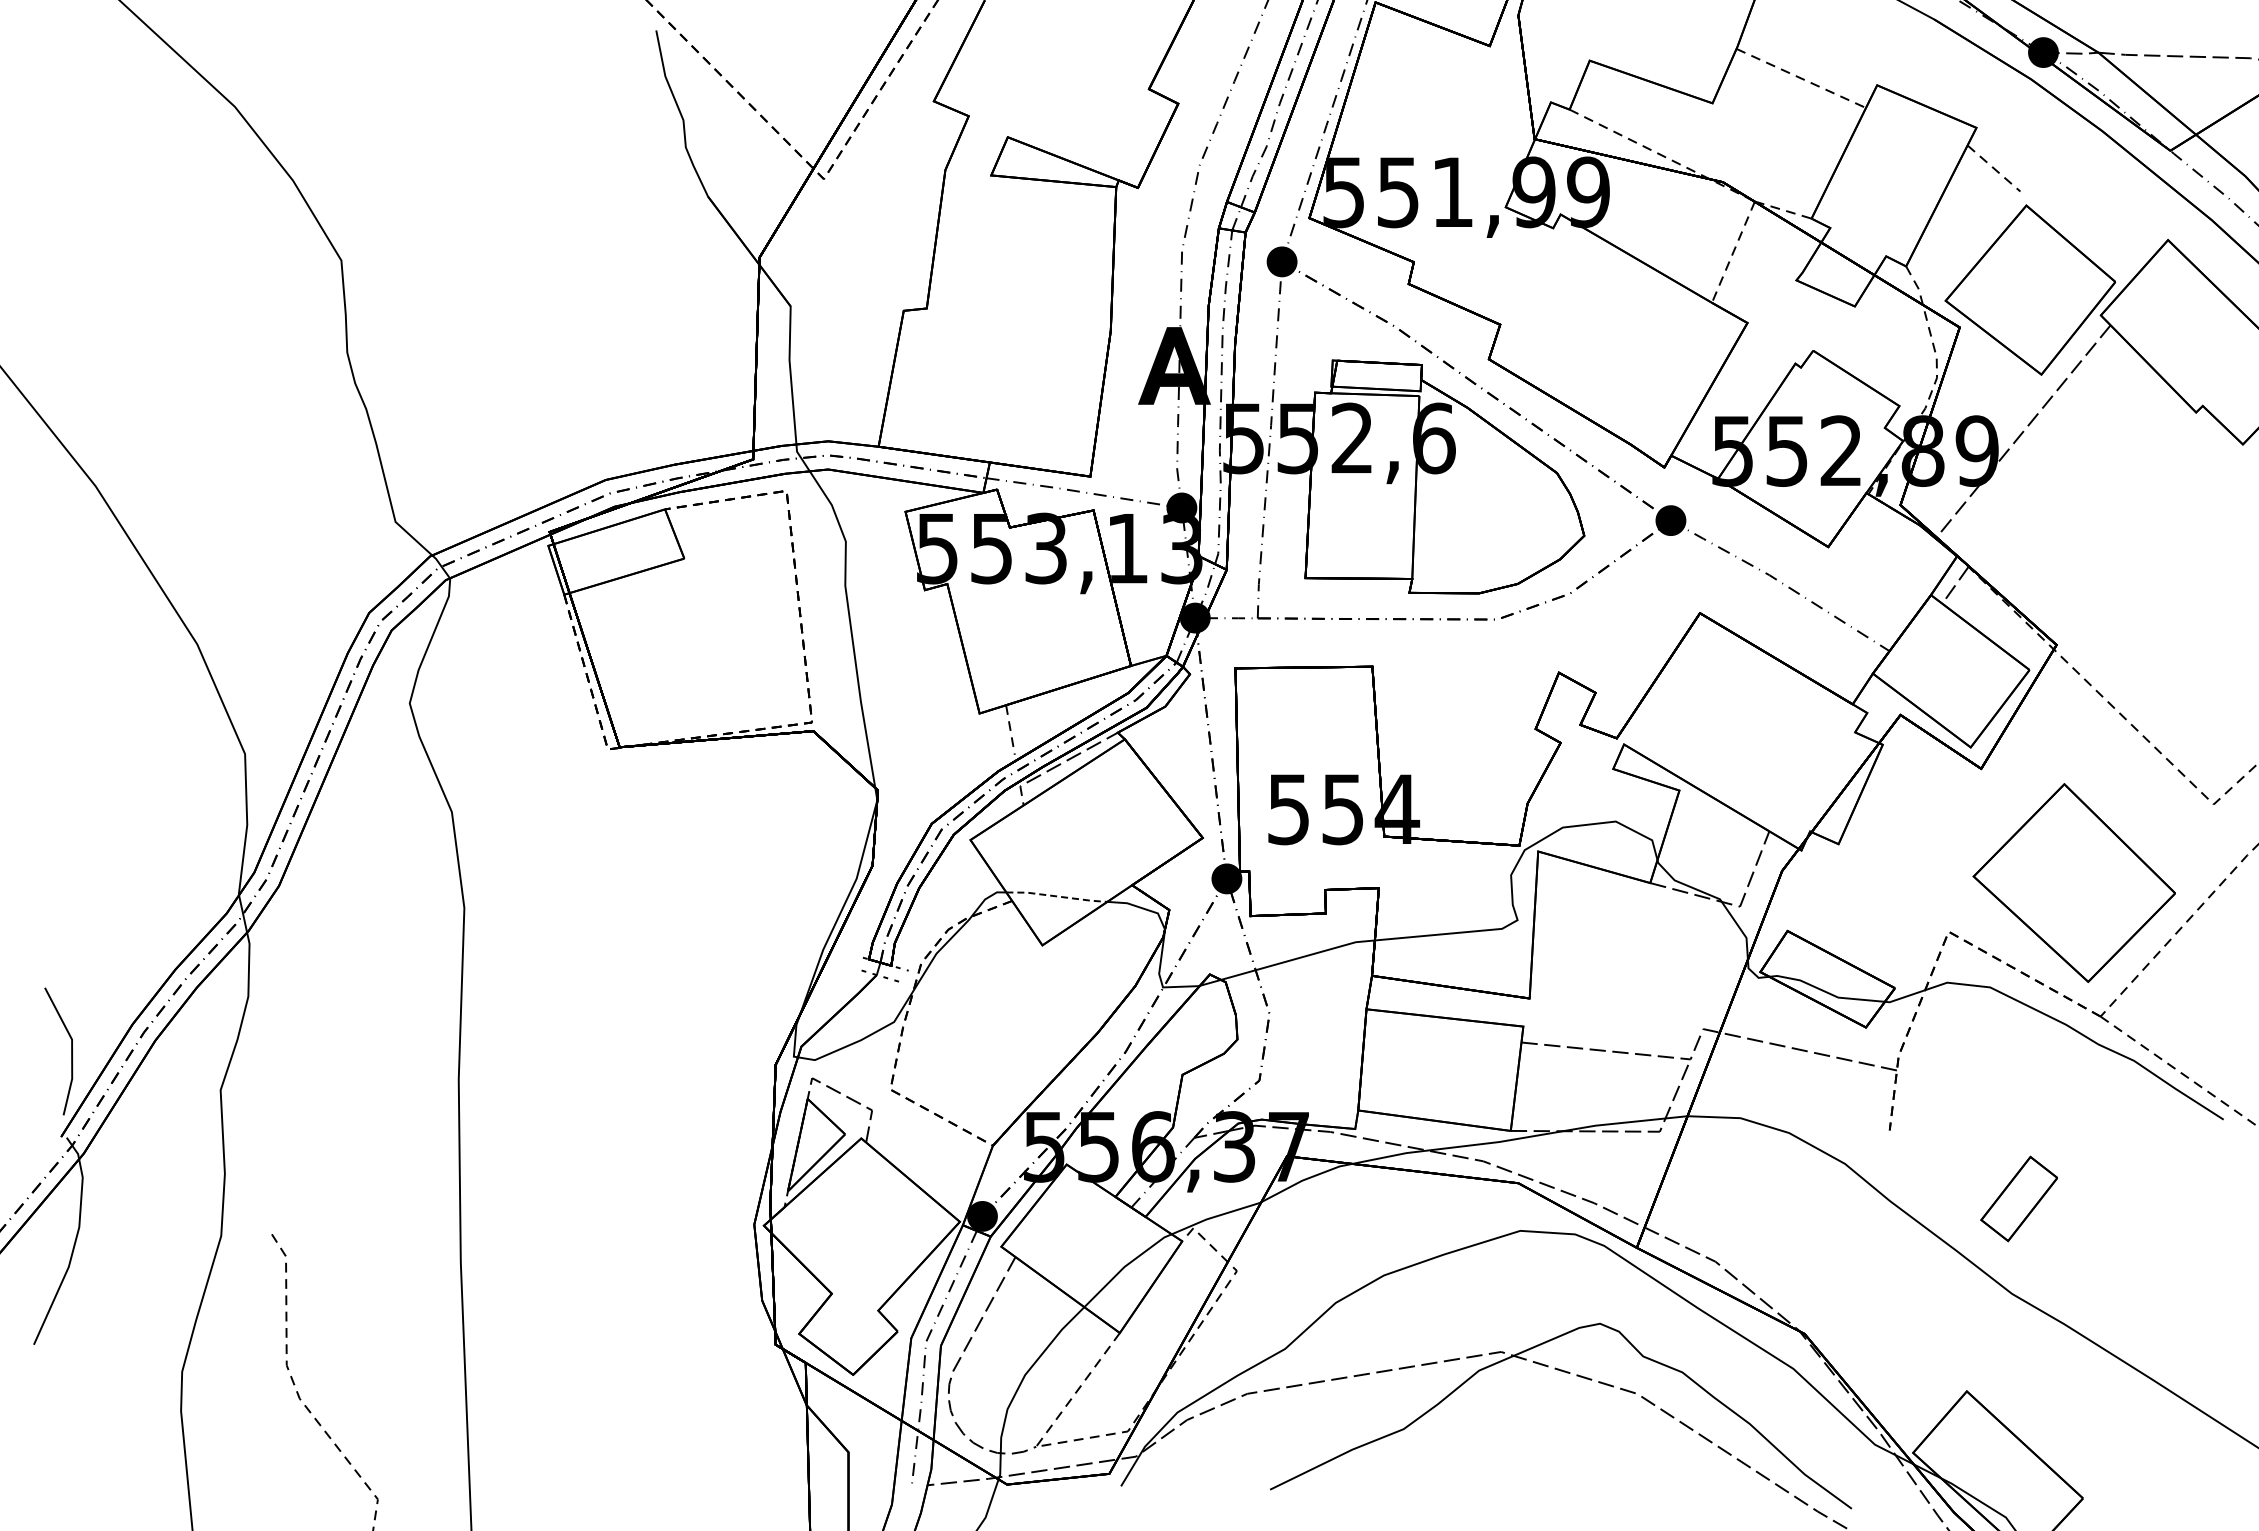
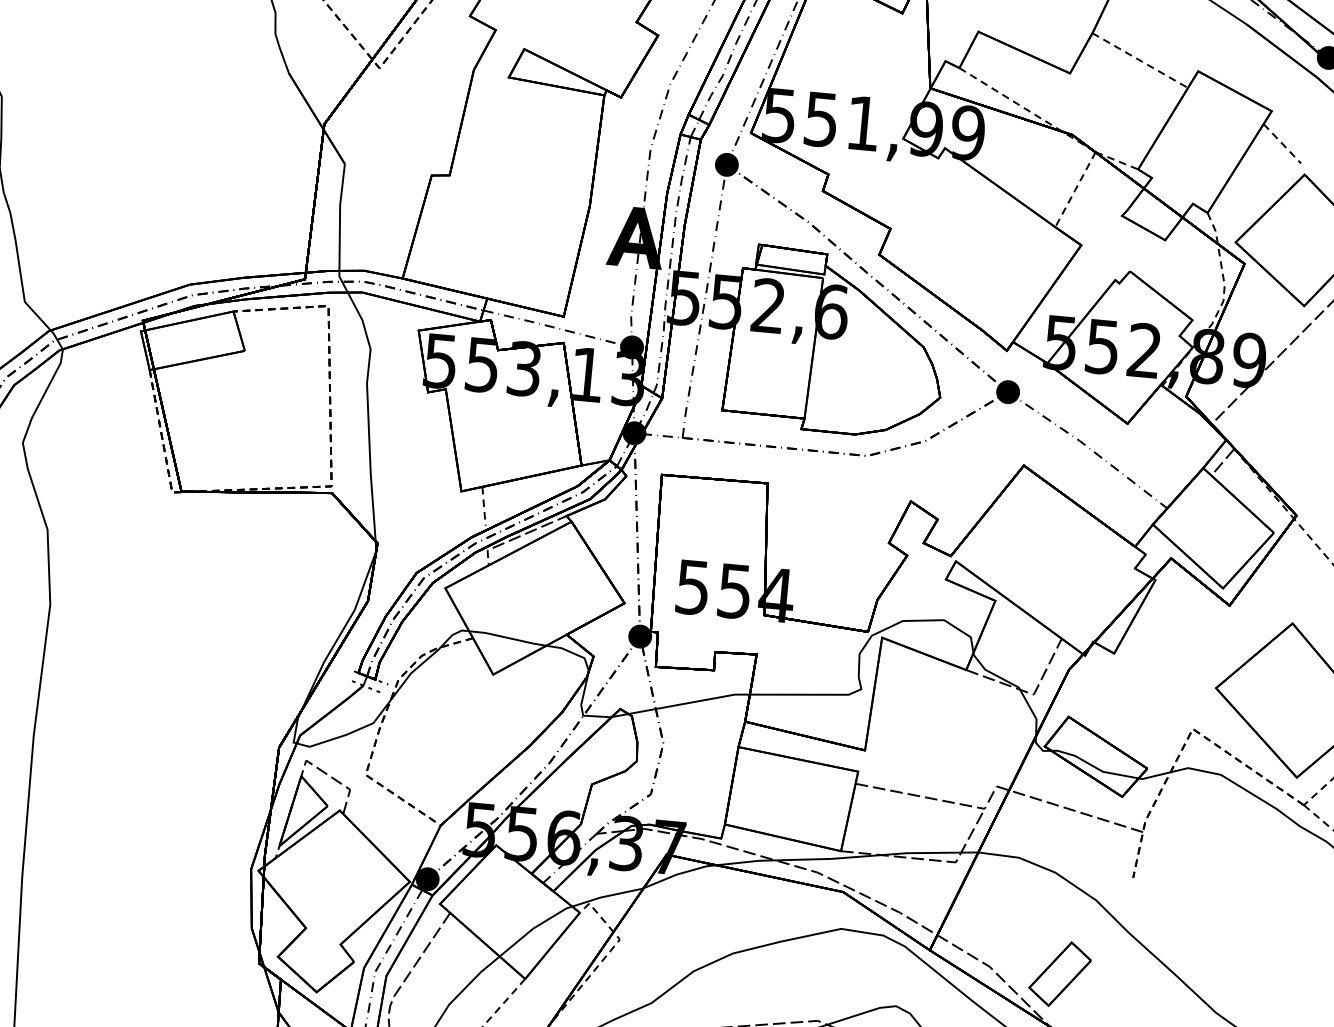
line: (1056, 896) -> (507, 637), dashed -> solid
part: (2018, 1198) -> (1059, 973), moved

